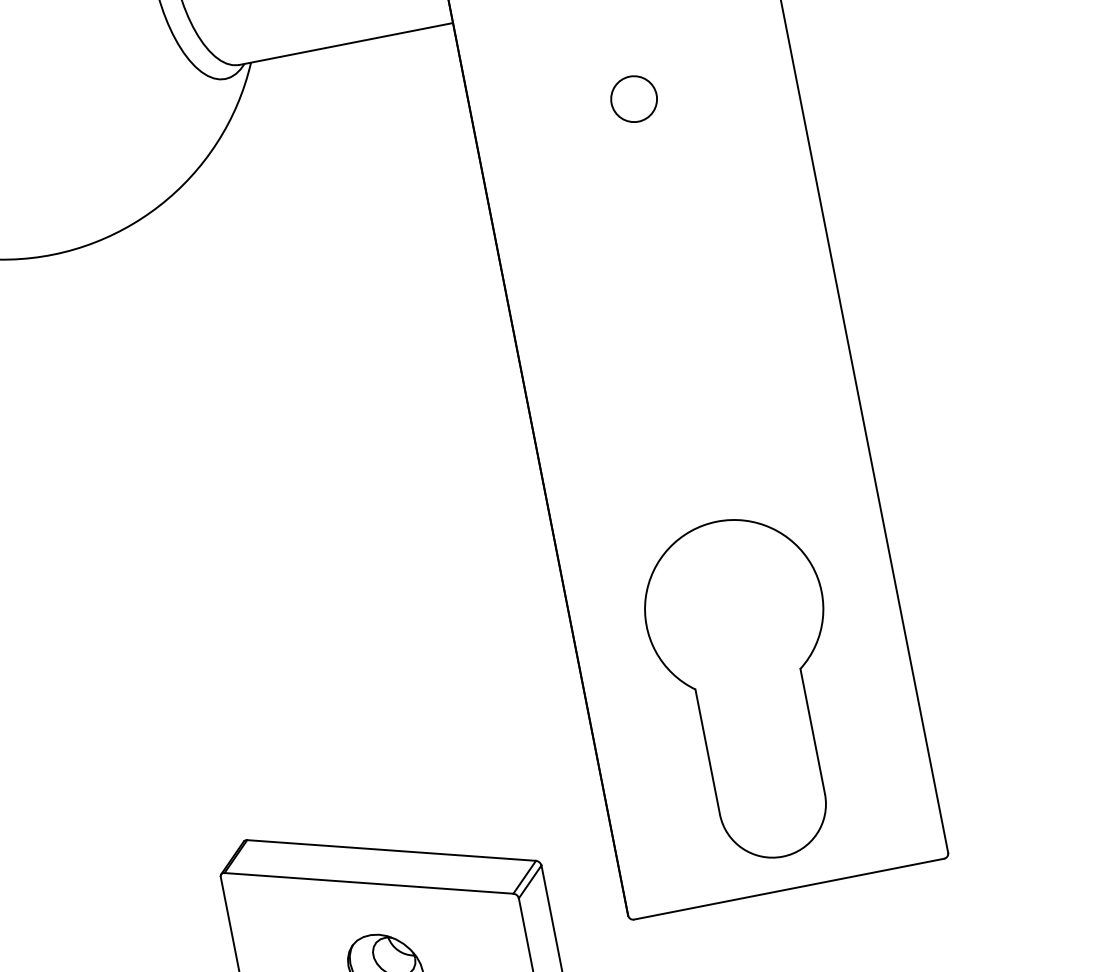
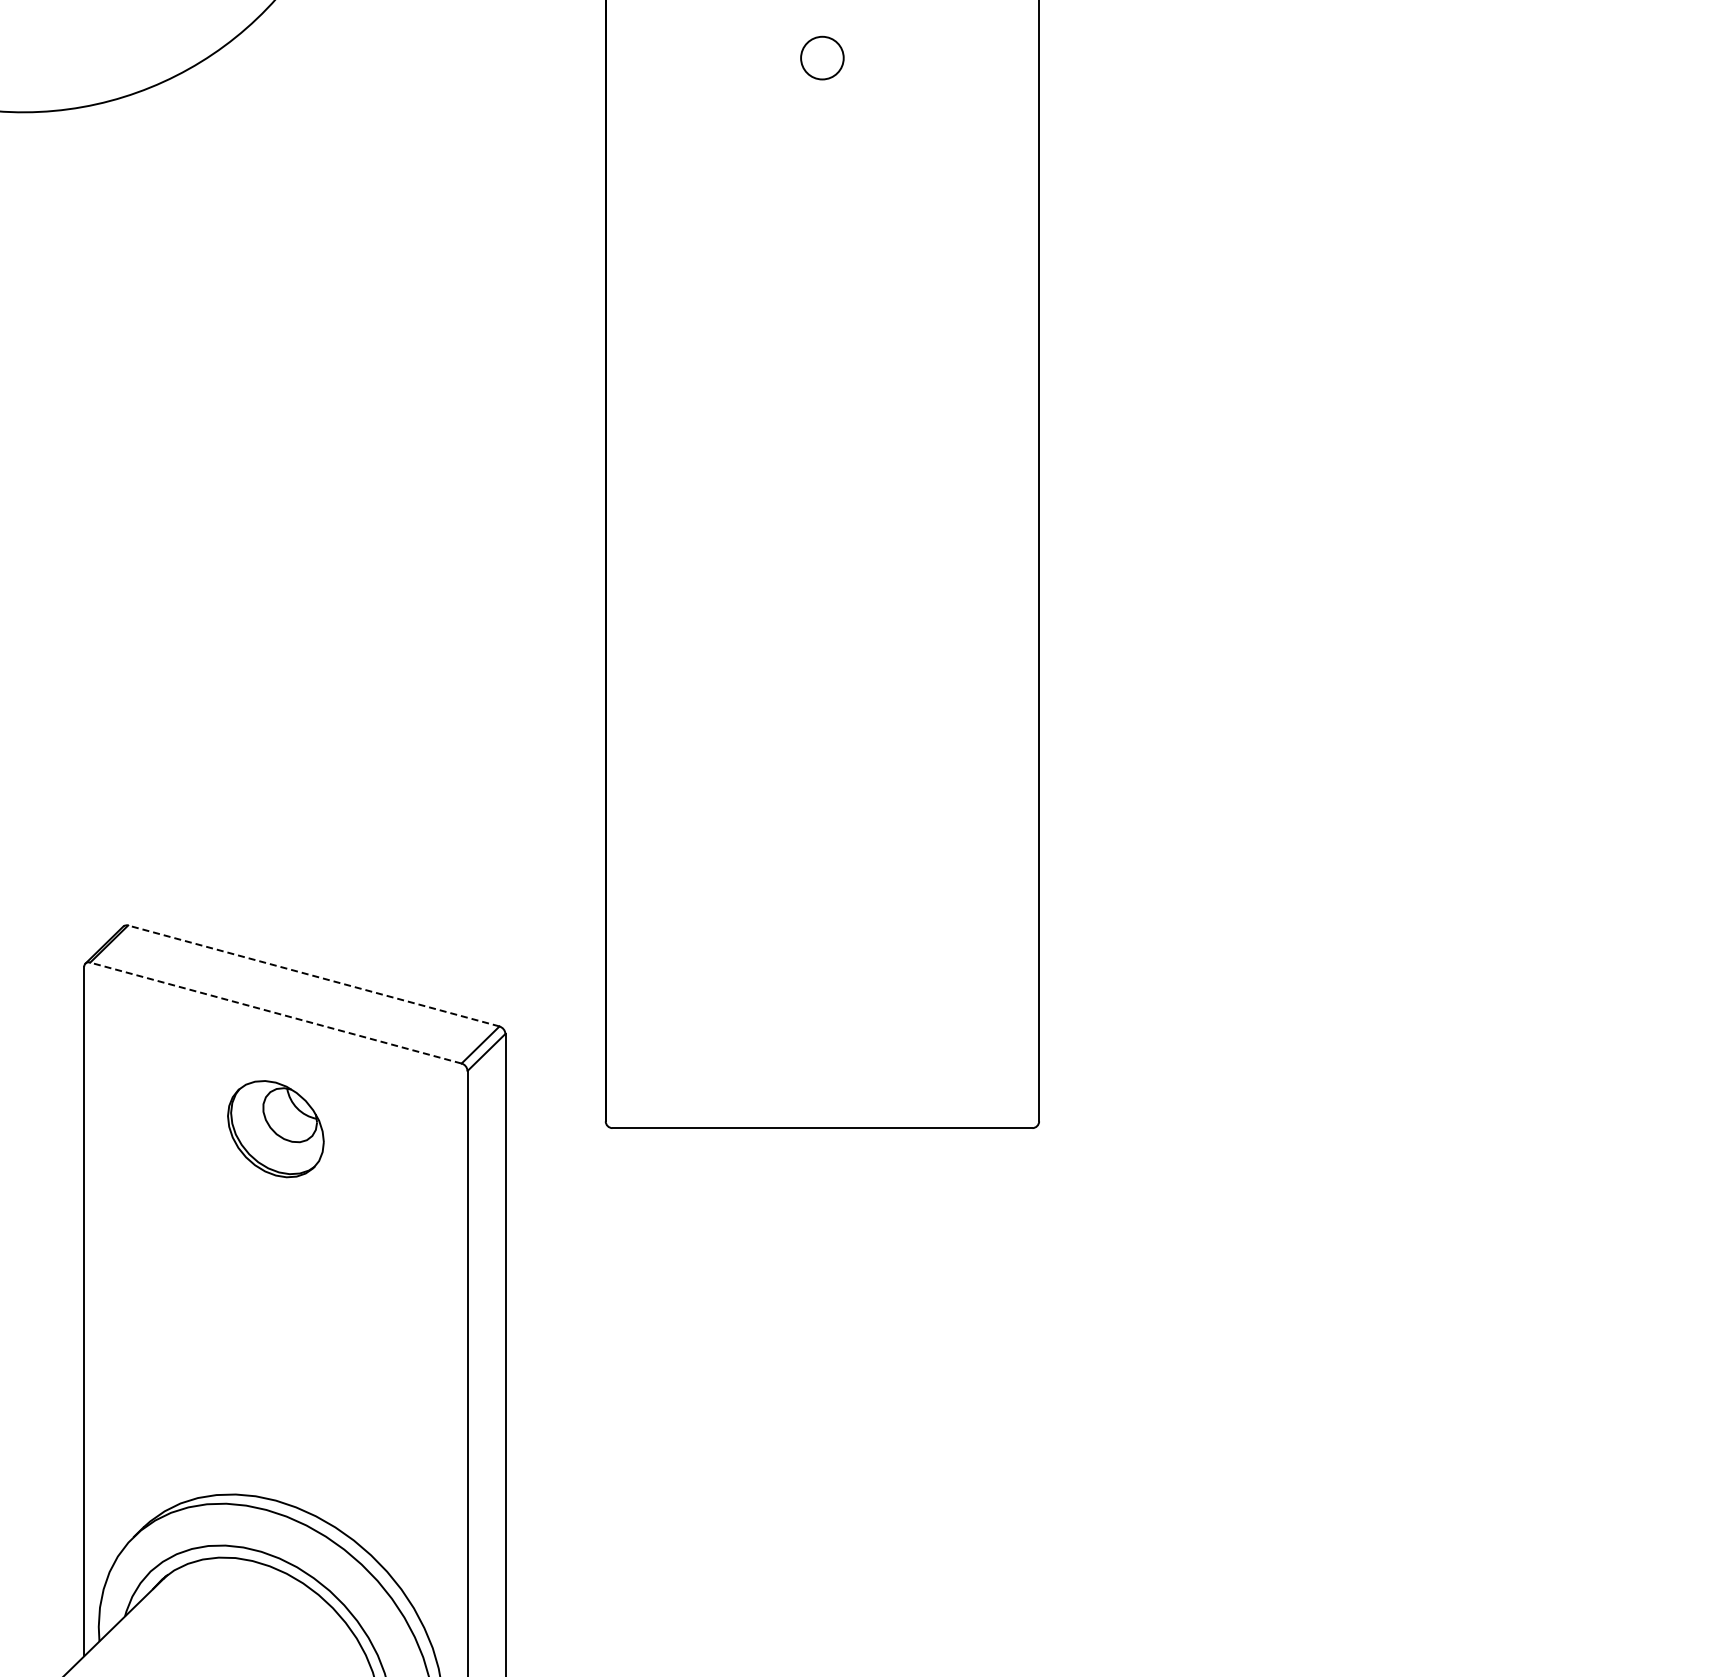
circle: (633, 98) -> (821, 57), size x0.7
part: (749, 688) -> (822, 856), removed
line: (391, 850) -> (313, 975), solid -> dashed
line: (368, 883) -> (275, 1012), solid -> dashed

